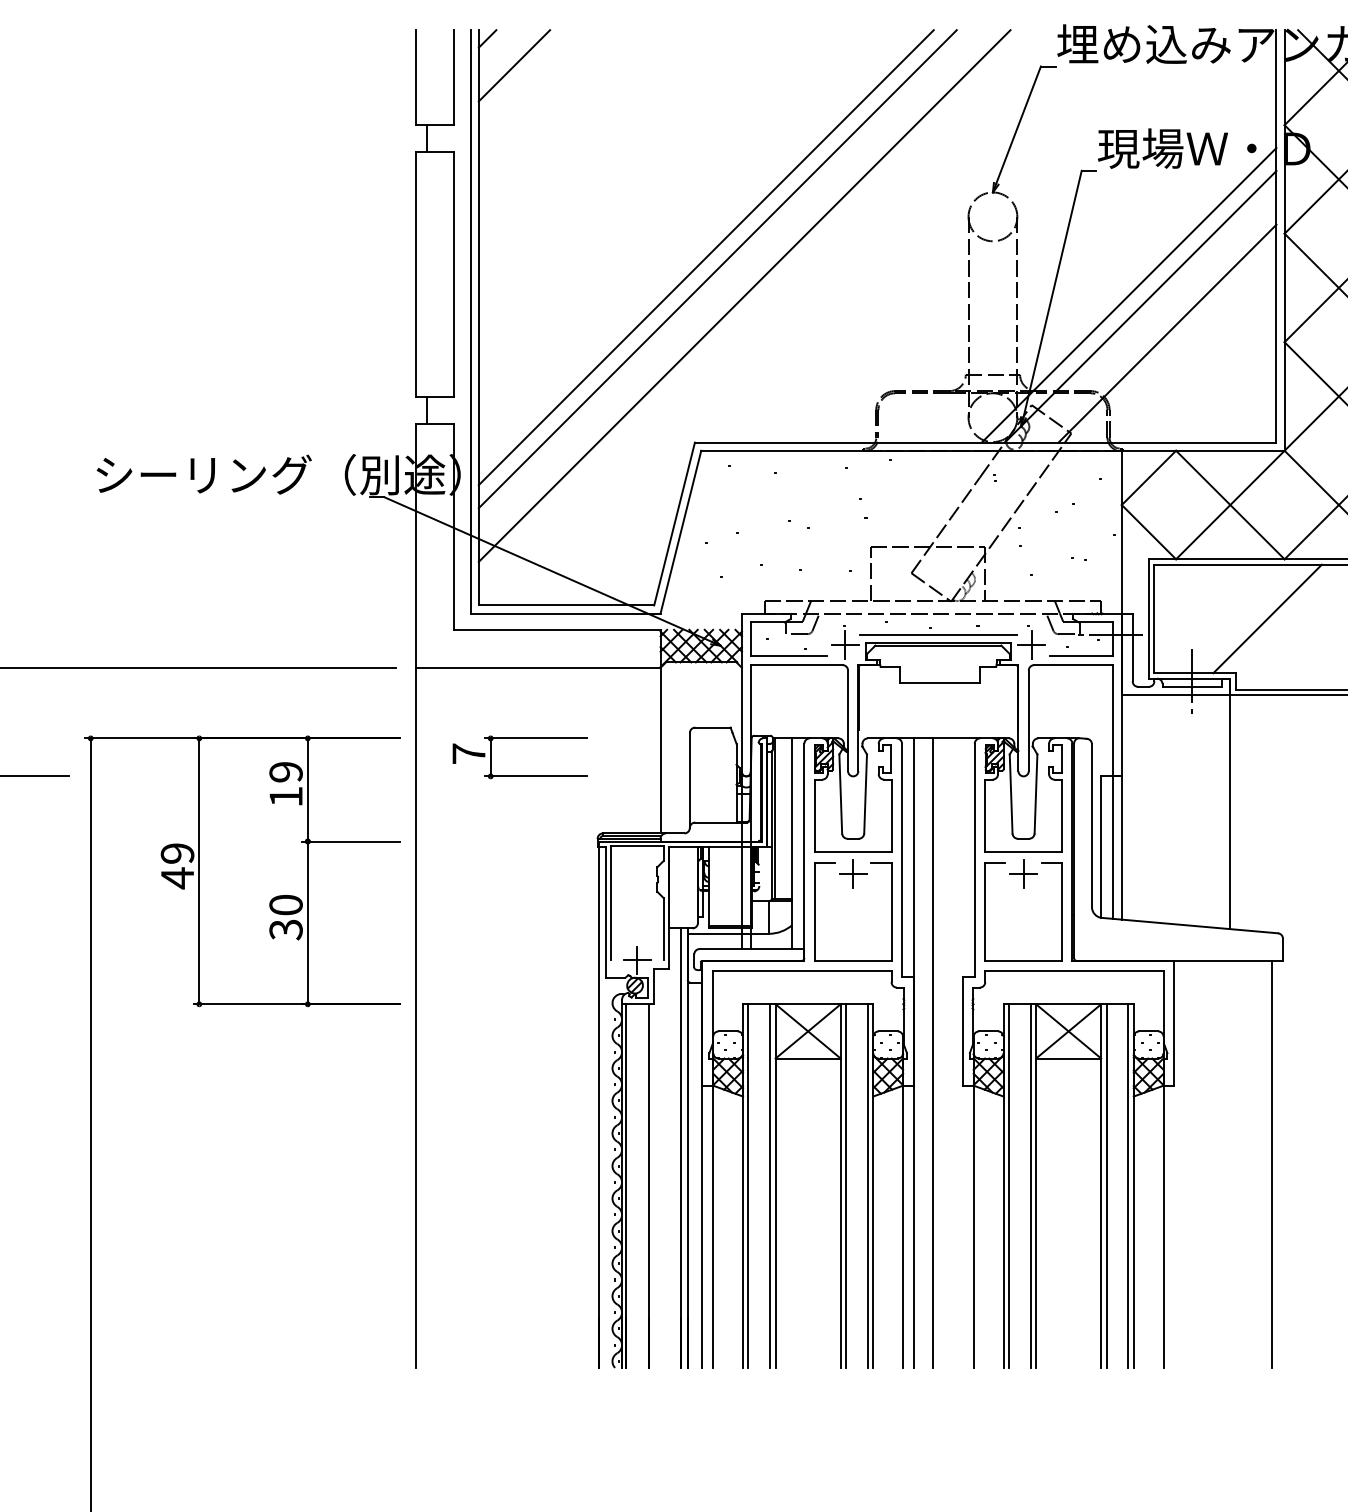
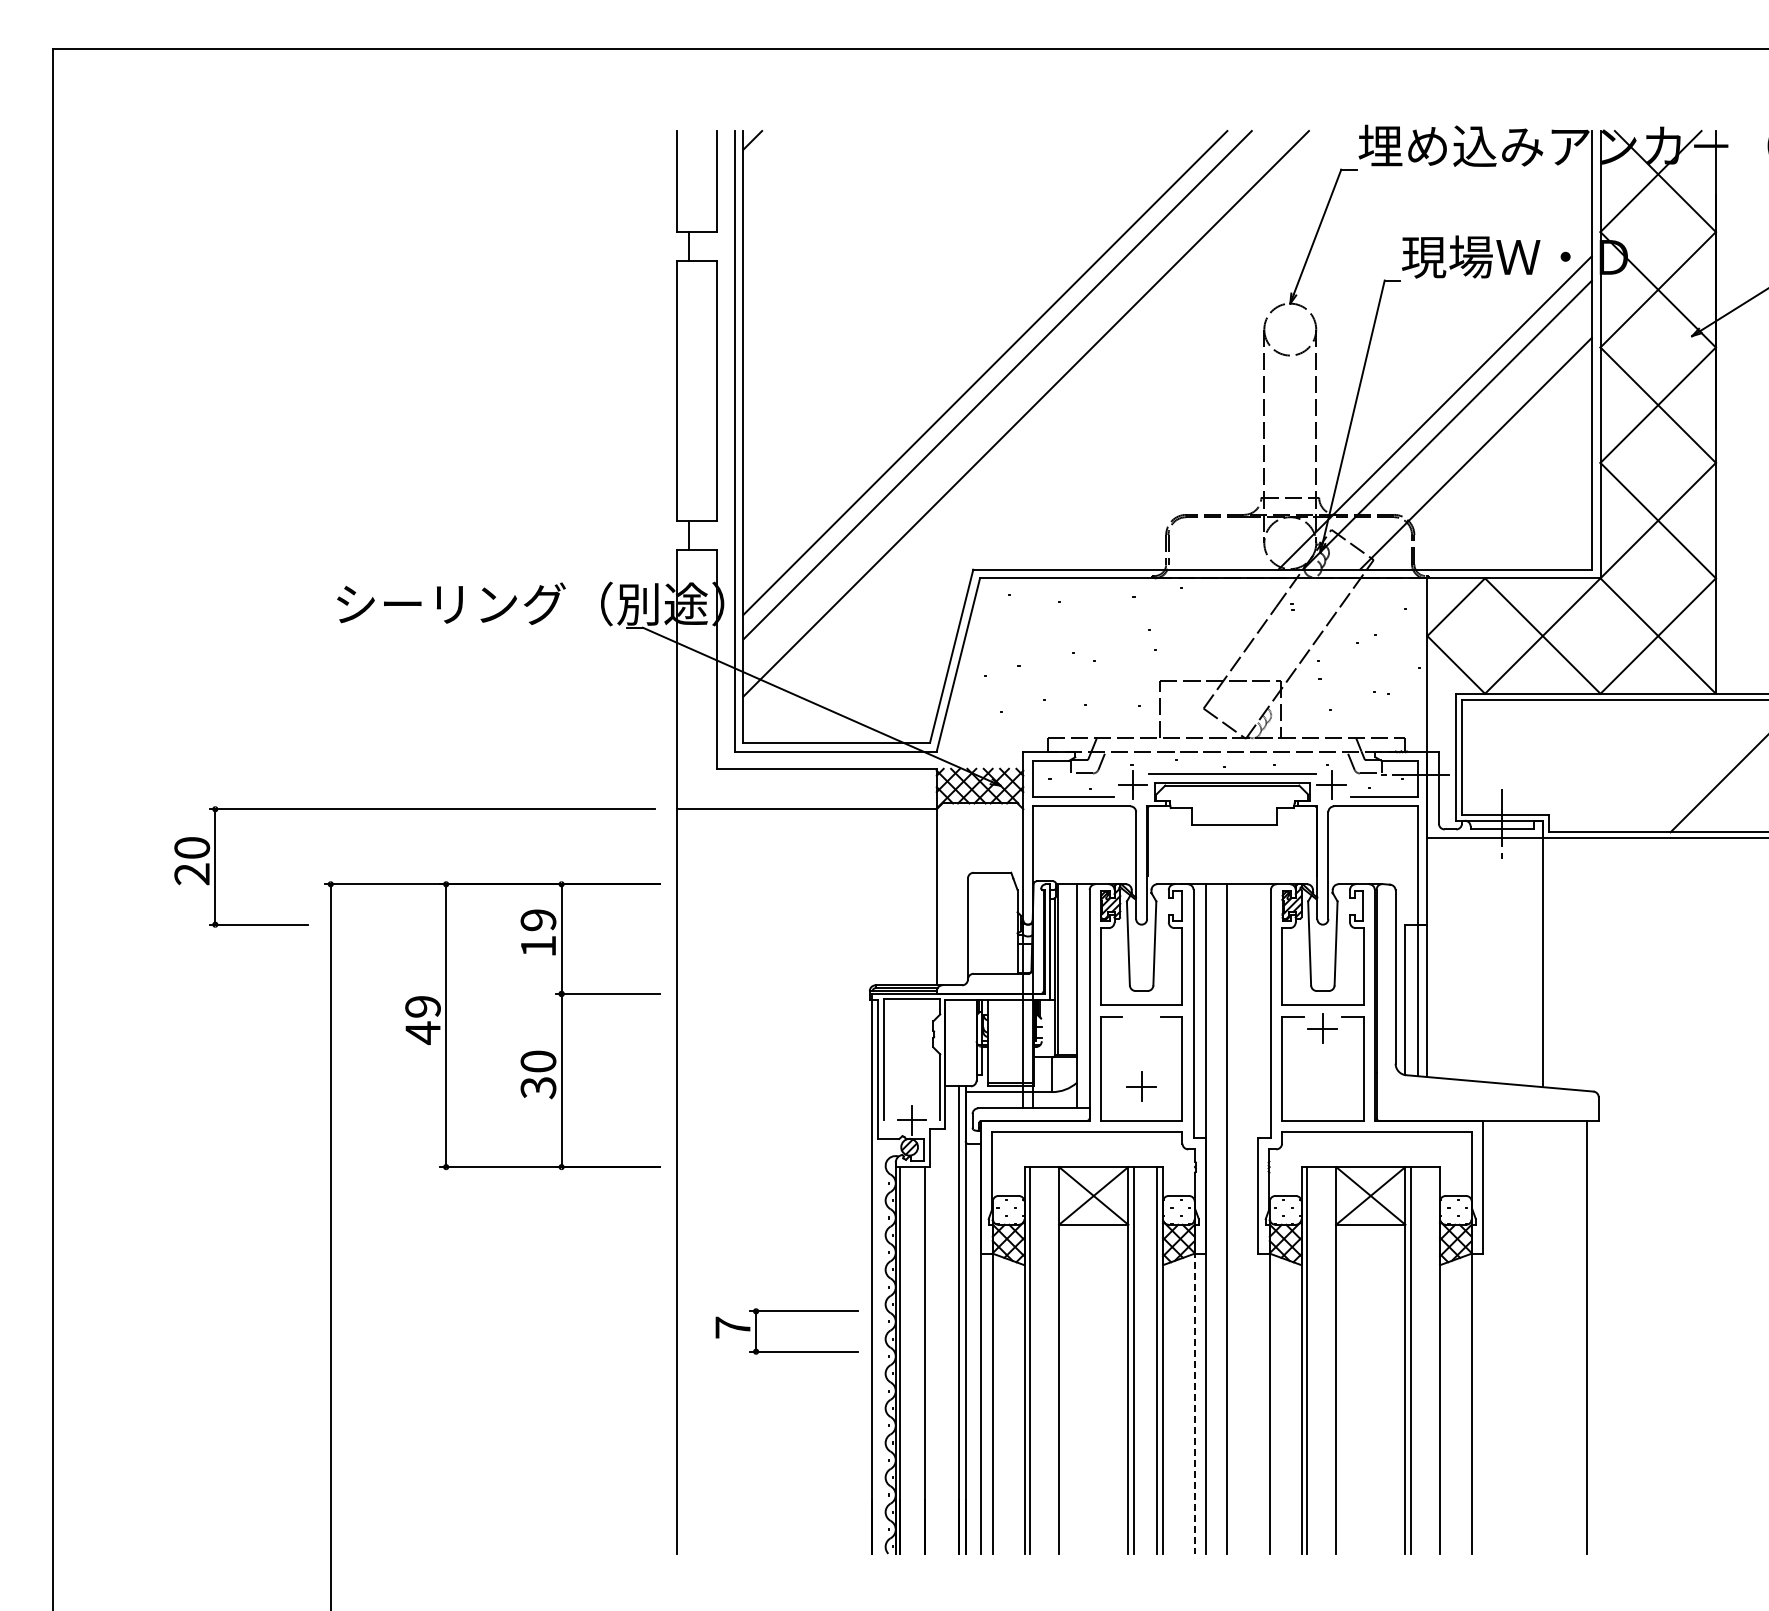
line: (514, 65) -> (781, 168), removed
line: (1267, 619) -> (1582, 757), removed
part: (519, 738) -> (786, 1311), moved
part: (853, 873) -> (1141, 1086), moved
line: (770, 1186) -> (1053, 1360), removed
line: (1030, 1186) -> (1330, 1360), removed
line: (1128, 1186) -> (1434, 1360), removed
line: (902, 1225) -> (1194, 1402), solid -> dashed

